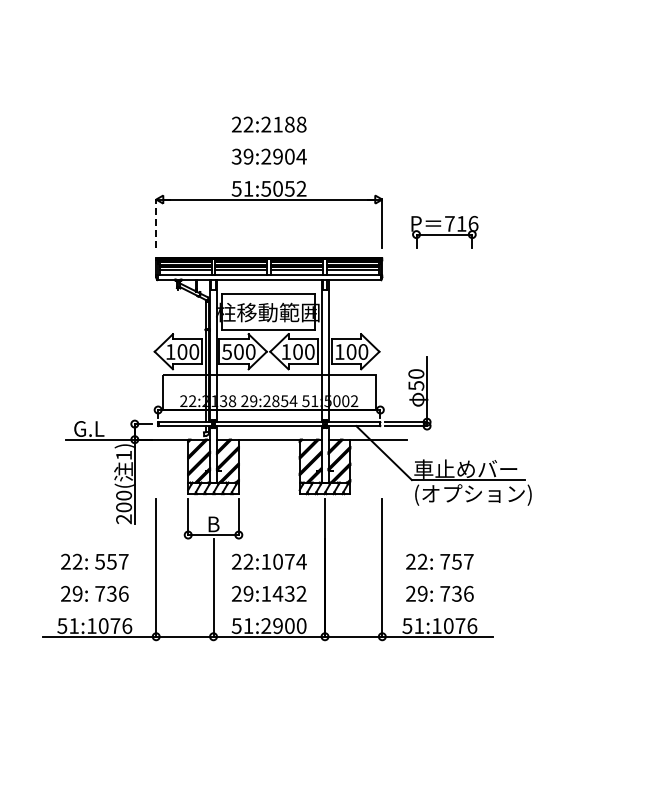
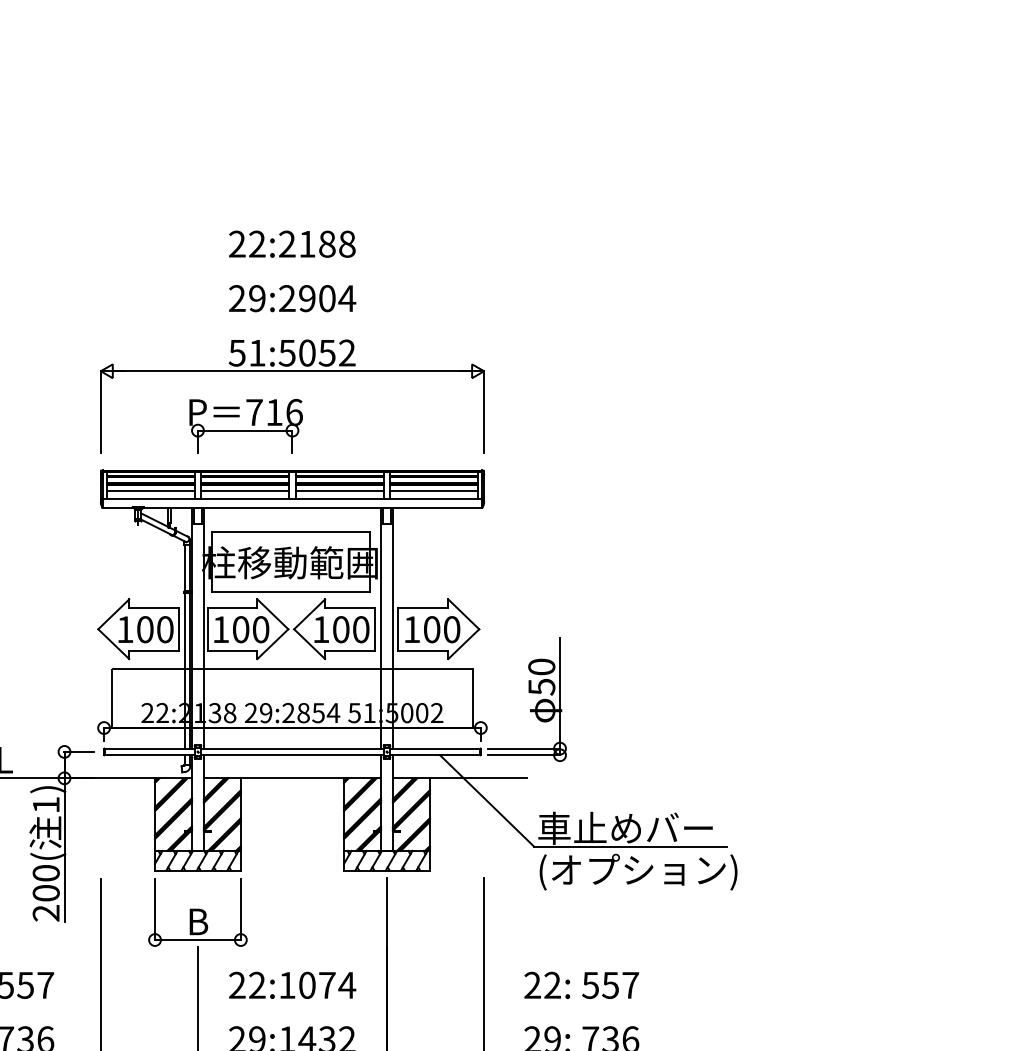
text: (236, 156) -> (236, 298), 39:2904 -> 29:2904
line: (156, 223) -> (101, 411), dashed -> solid
part: (444, 232) -> (245, 427), moved
text: (226, 351) -> (219, 628), 500 -> 100
text: (445, 561) -> (591, 984), 757 -> 557

